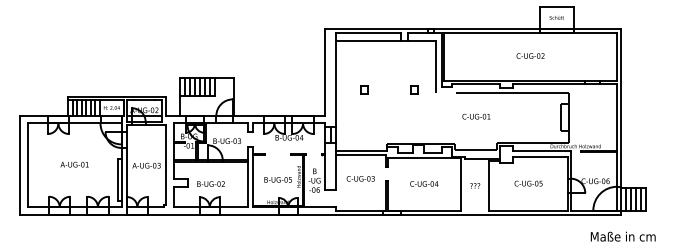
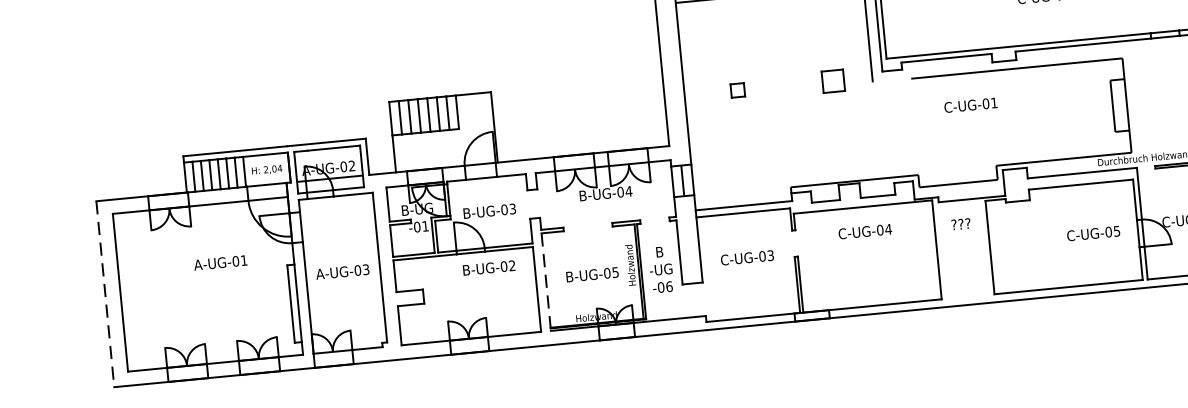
part: (414, 89) -> (832, 80), size x1.6
text: (476, 116) -> (970, 104), moved
text: (74, 164) -> (220, 262), moved
line: (20, 165) -> (105, 294), solid -> dashed
line: (253, 181) -> (546, 282), solid -> dashed
text: (210, 183) -> (487, 267), moved
text: (424, 183) -> (865, 230), moved
text: (528, 183) -> (1093, 233), moved
text: (475, 185) -> (961, 223), moved

